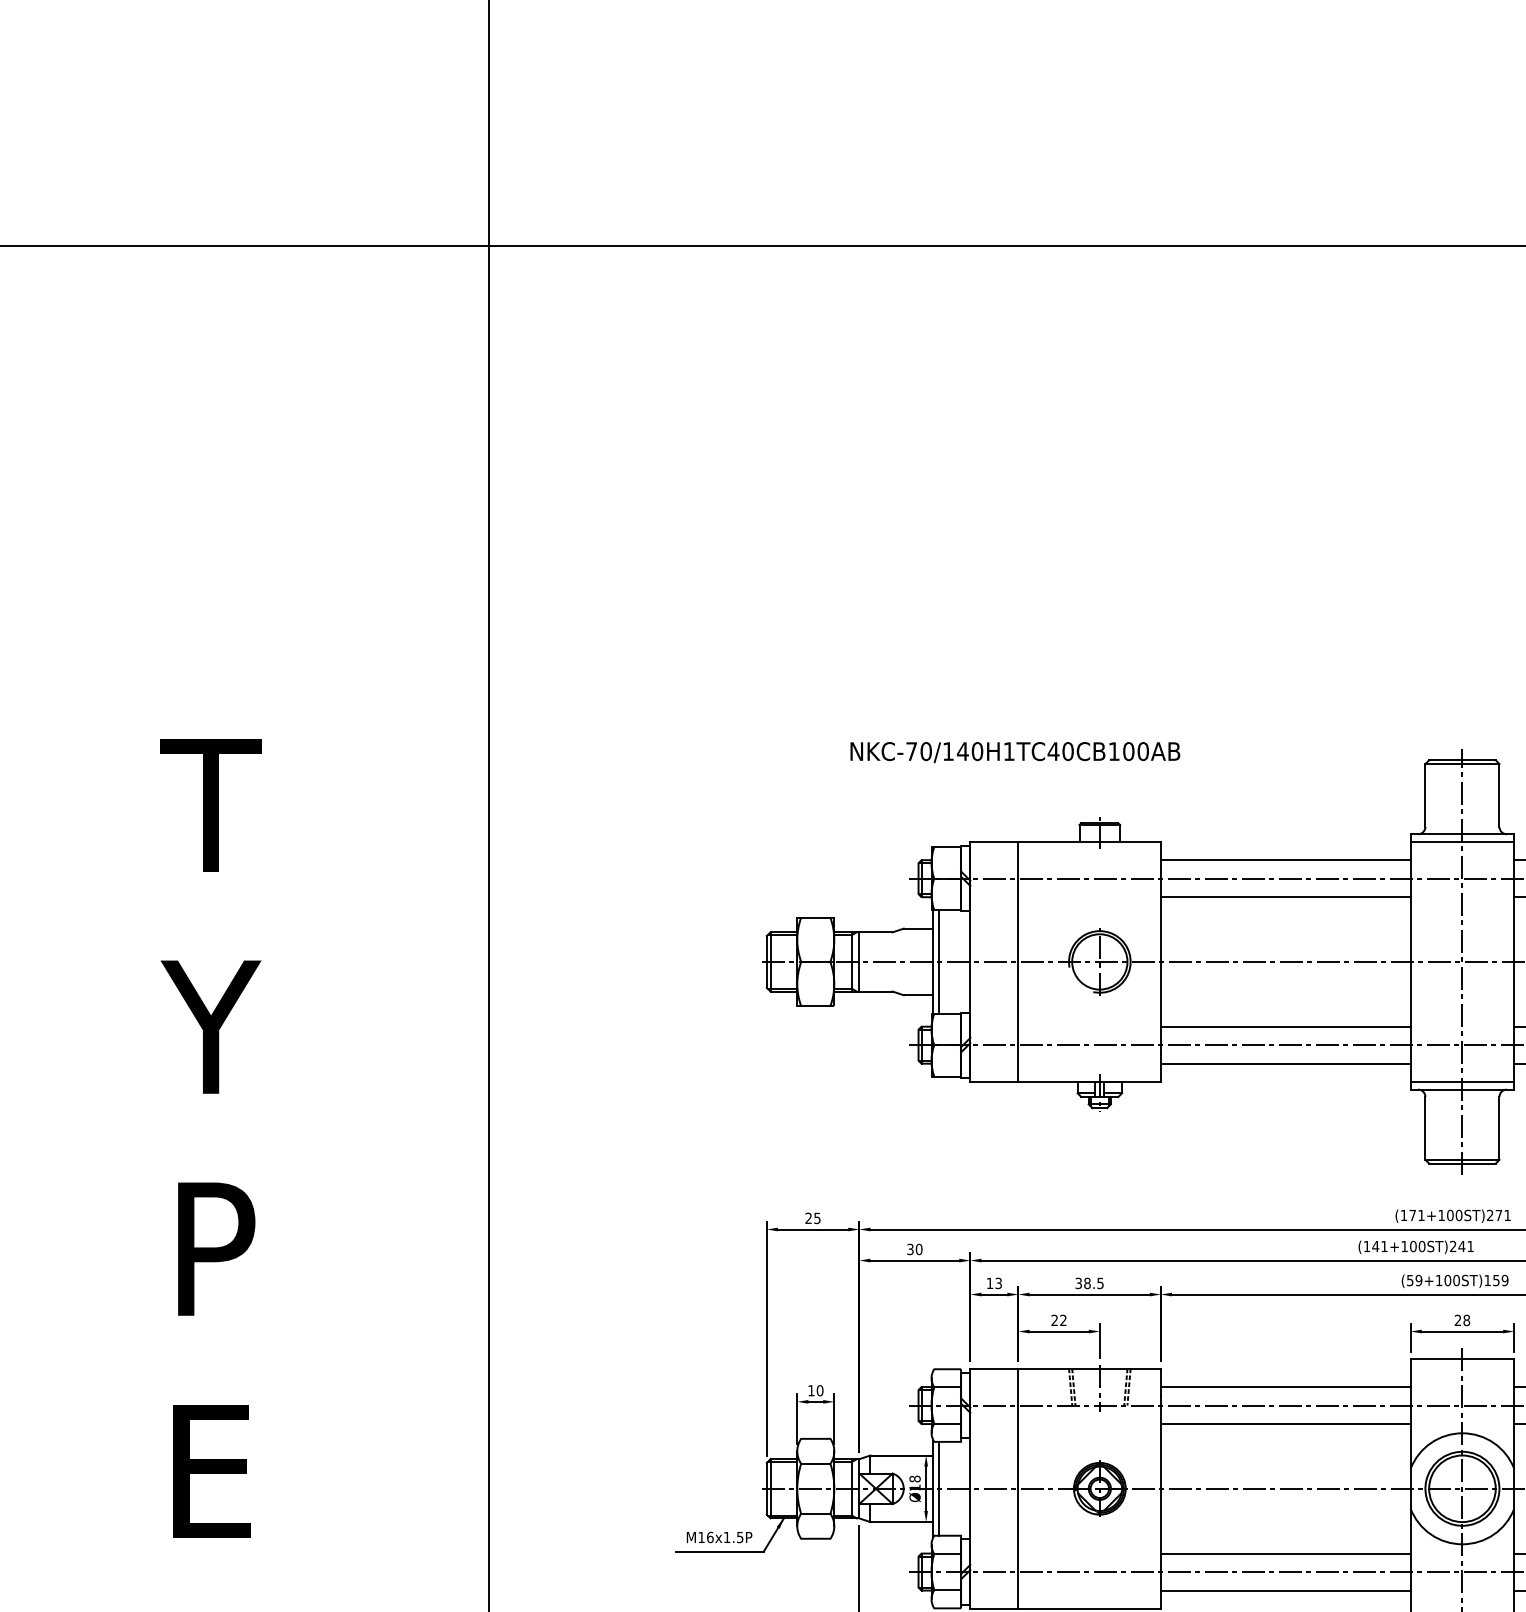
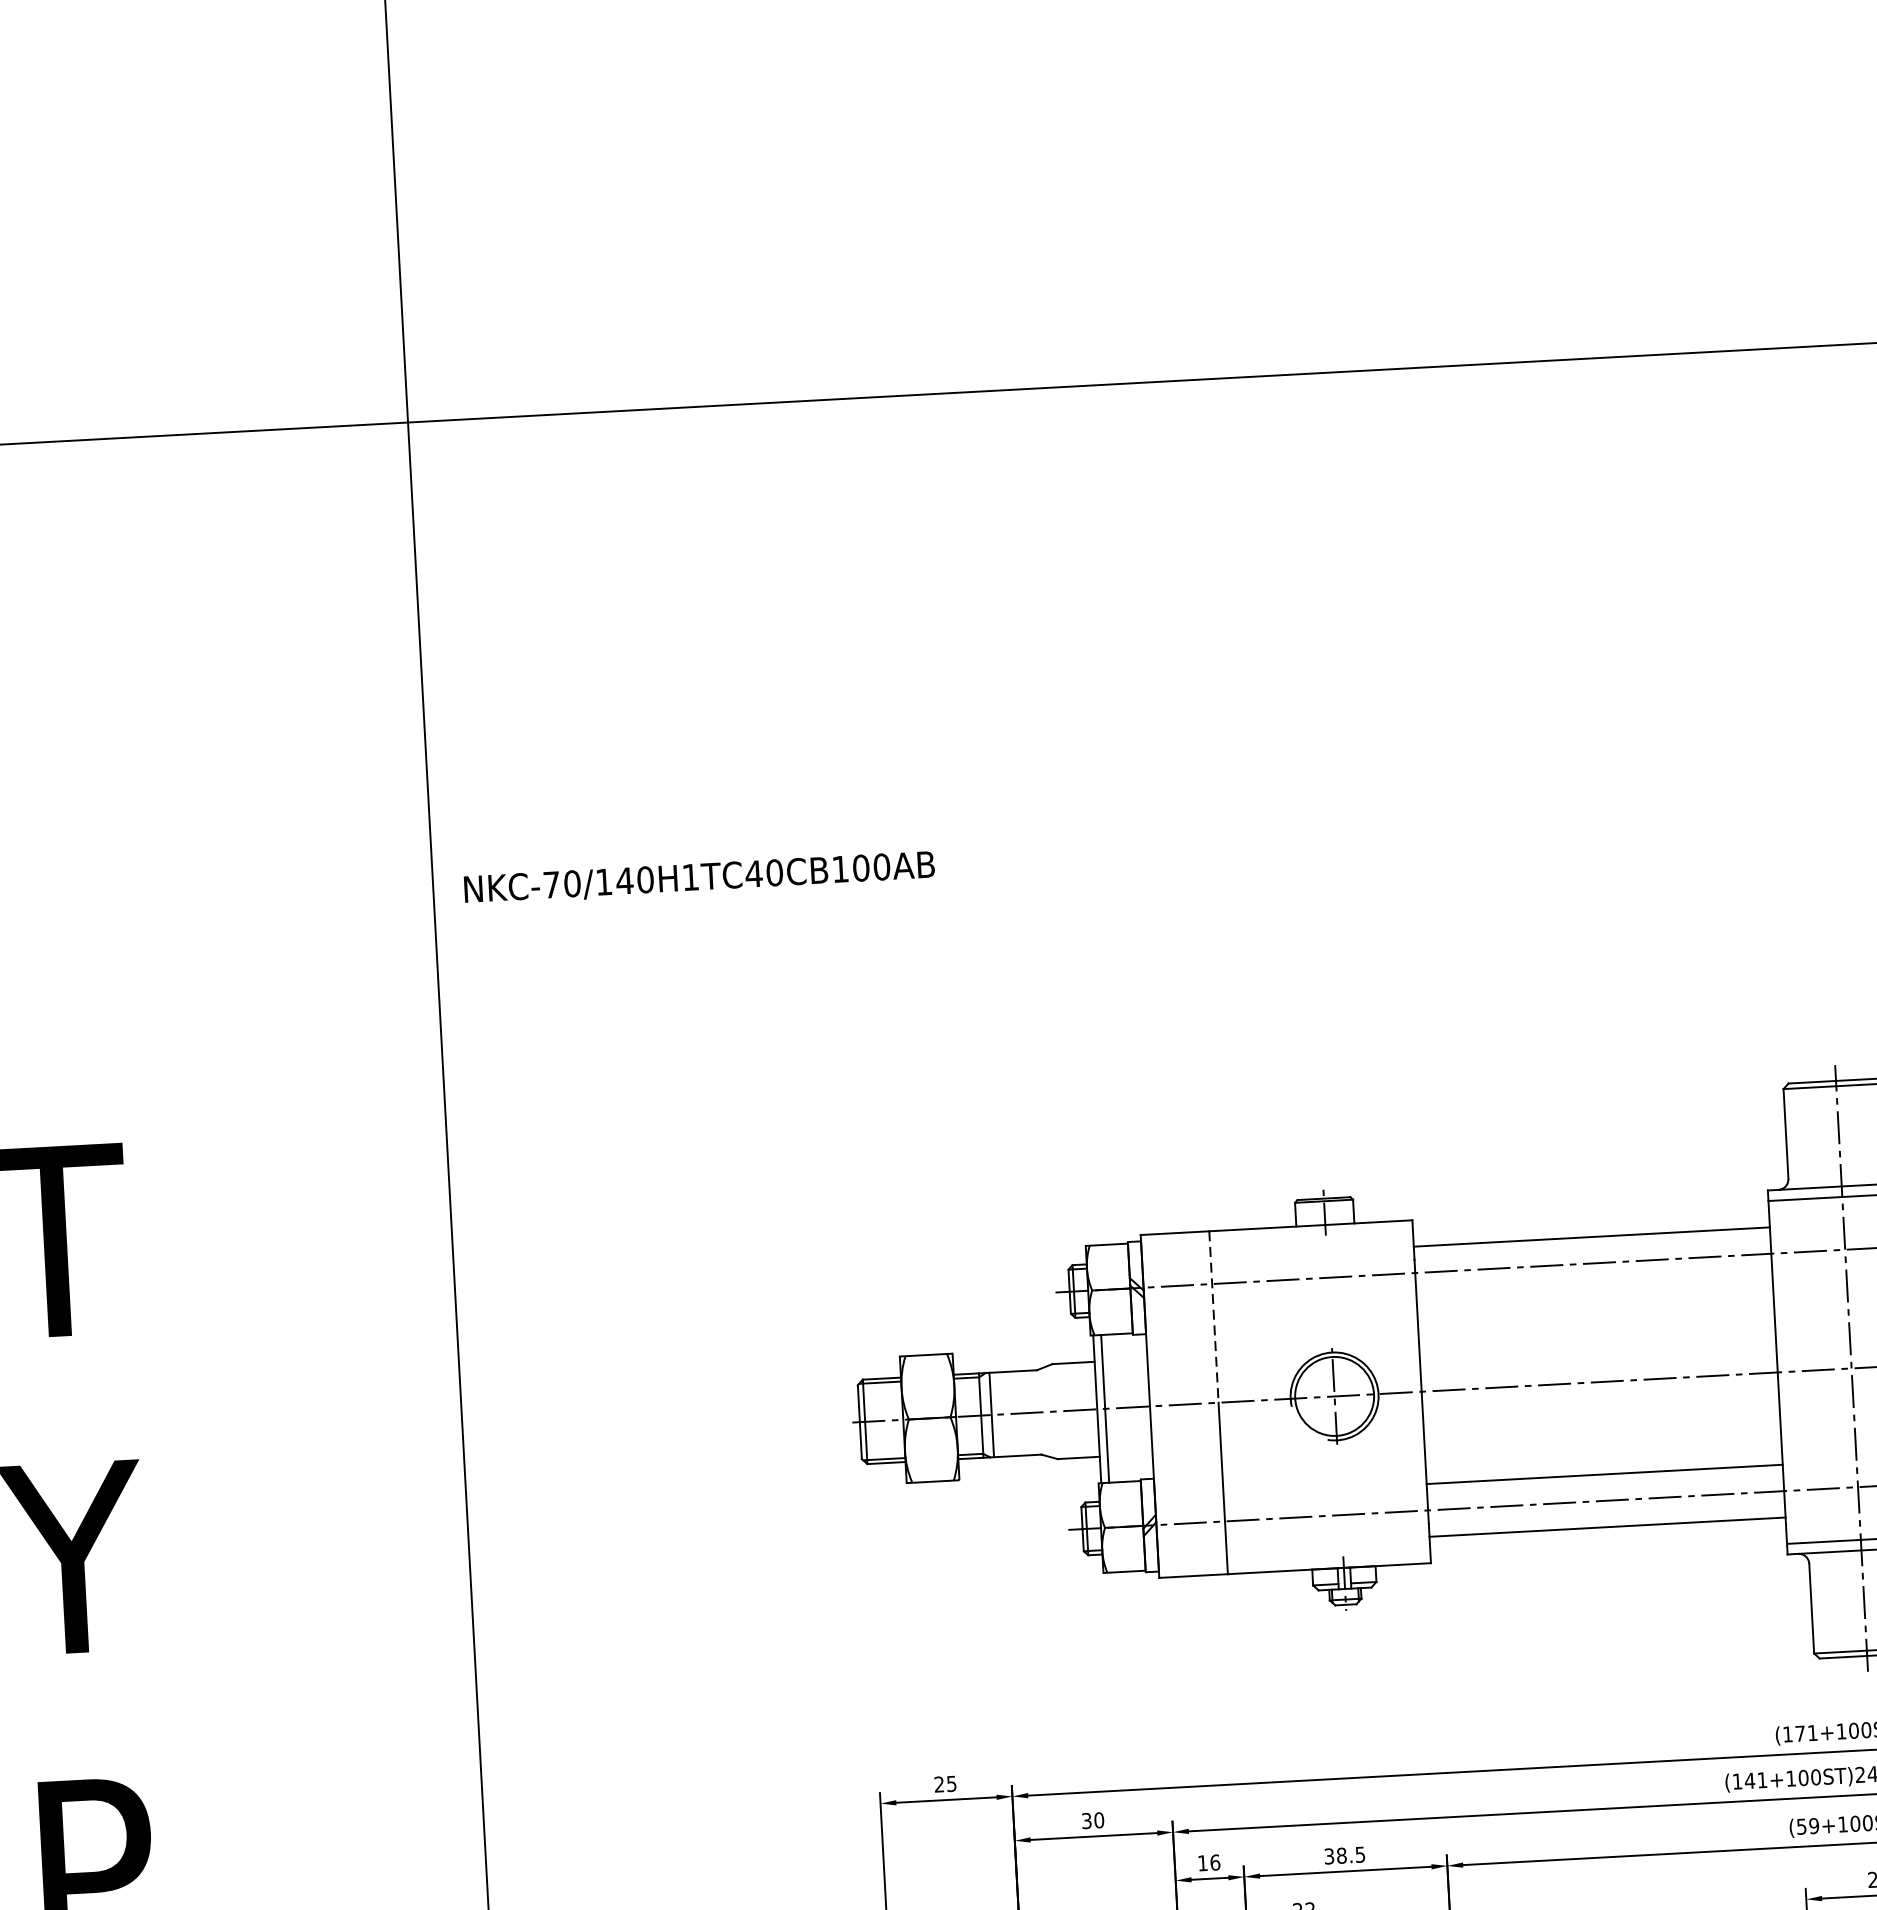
text: (1015, 752) -> (699, 878), moved
line: (1285, 897) -> (1594, 1290), removed
line: (1018, 902) -> (1214, 1317), solid -> dashed
text: (998, 1283) -> (1214, 1862), 13 -> 16

